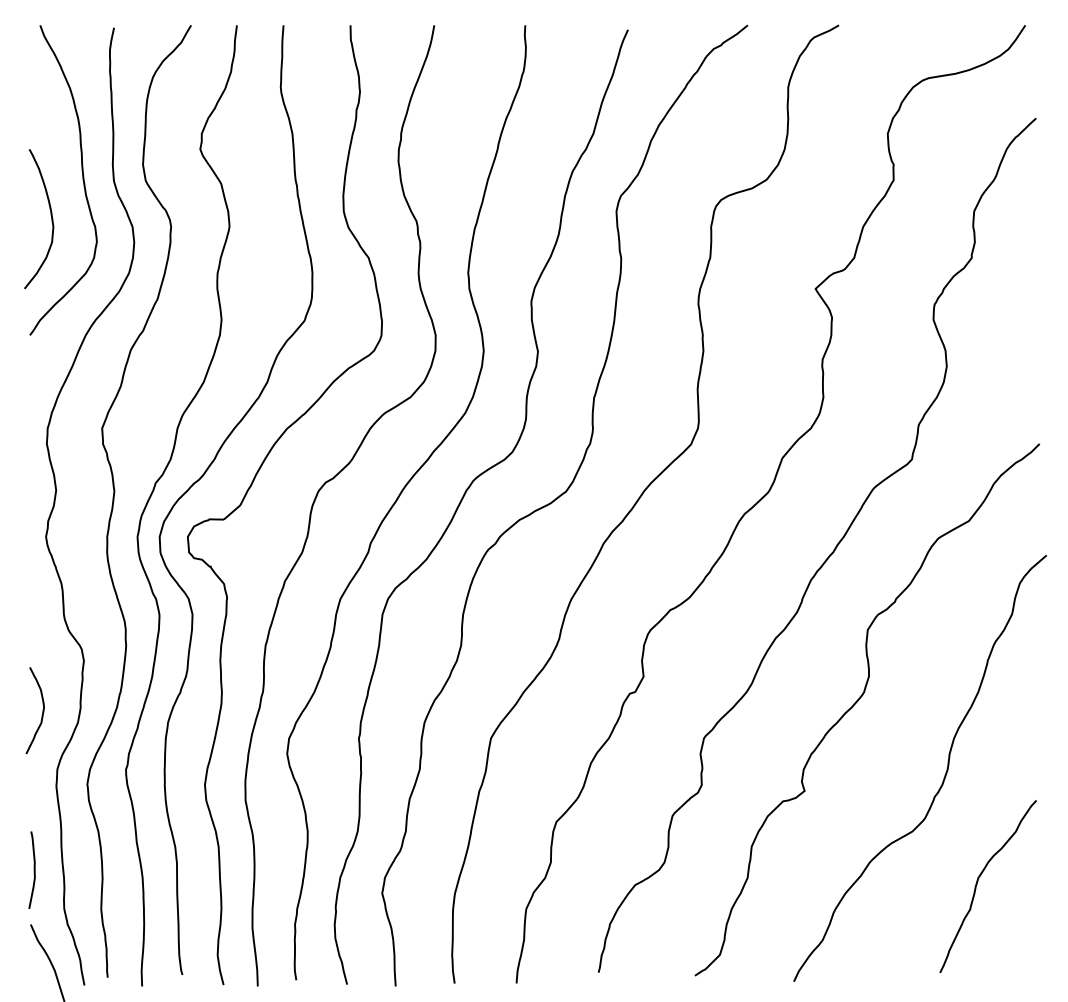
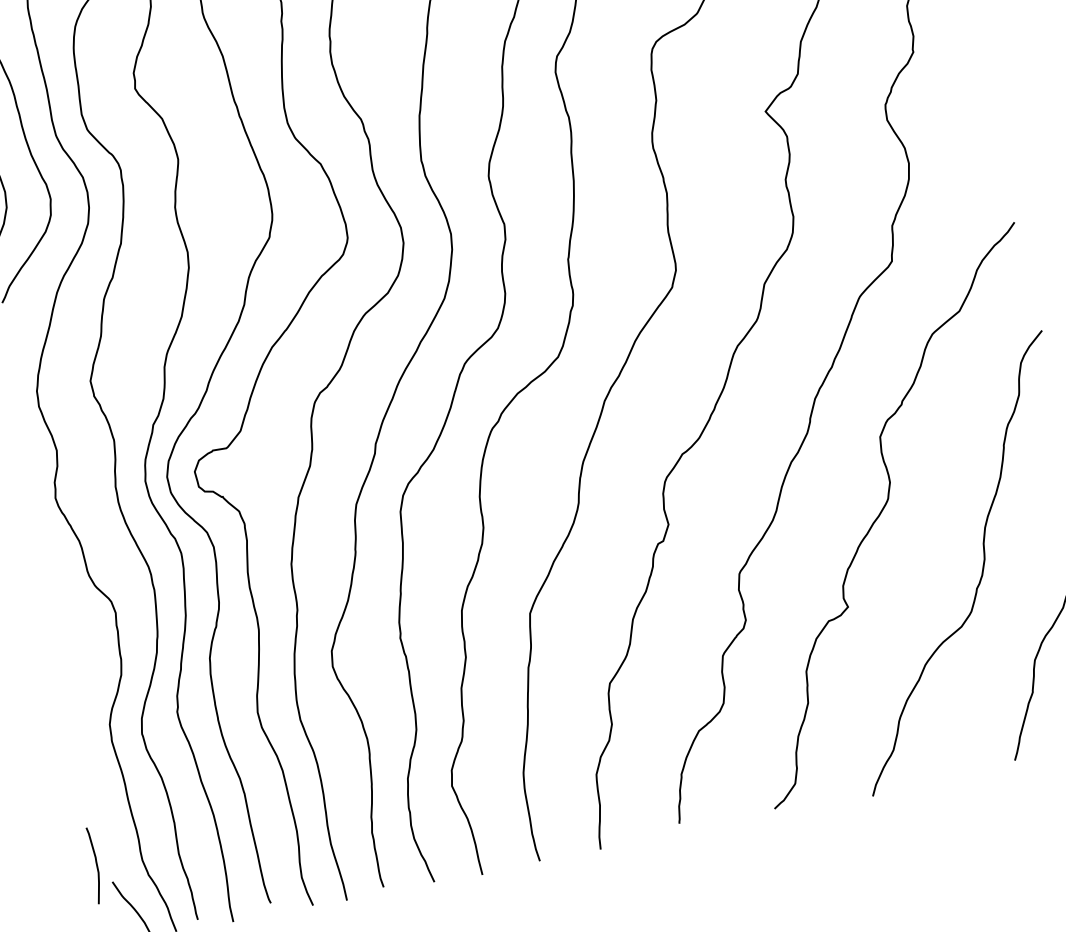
curve: (42, 710) -> (84, 669), removed
curve: (33, 869) -> (95, 864), moved

